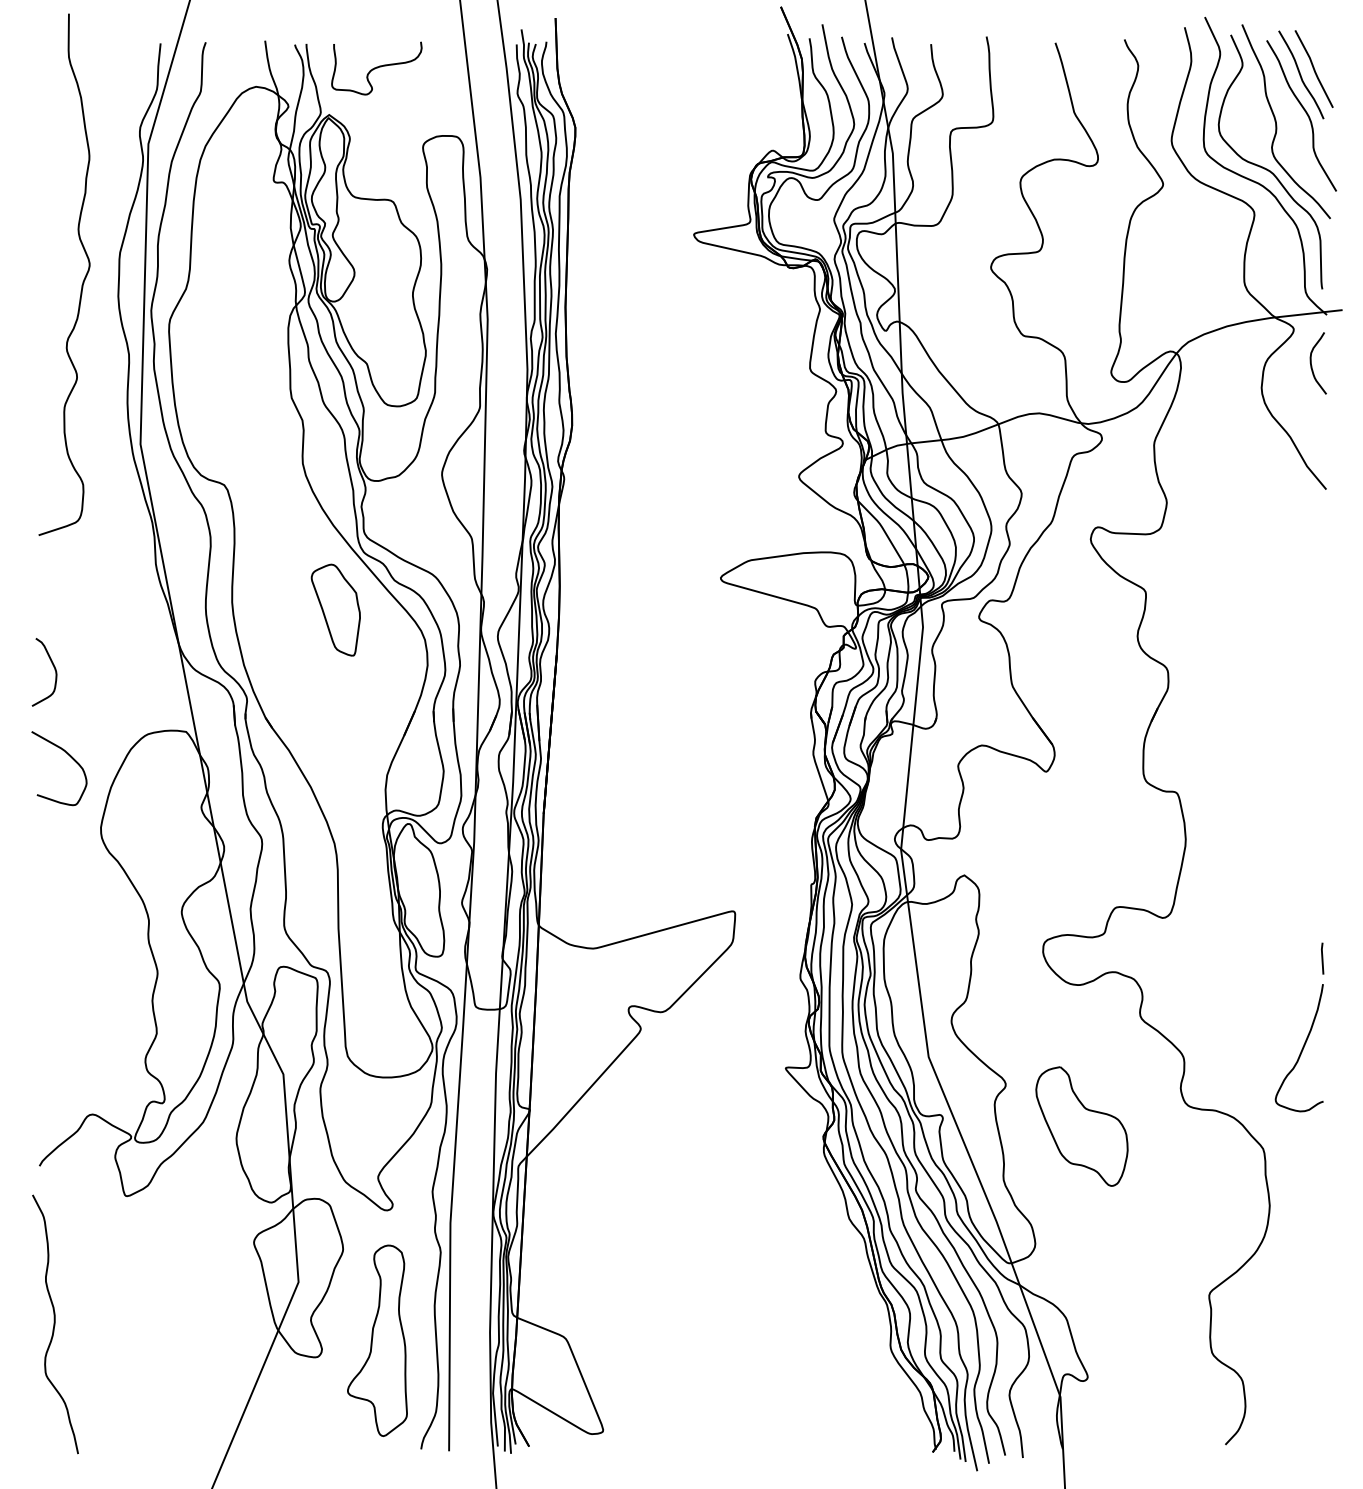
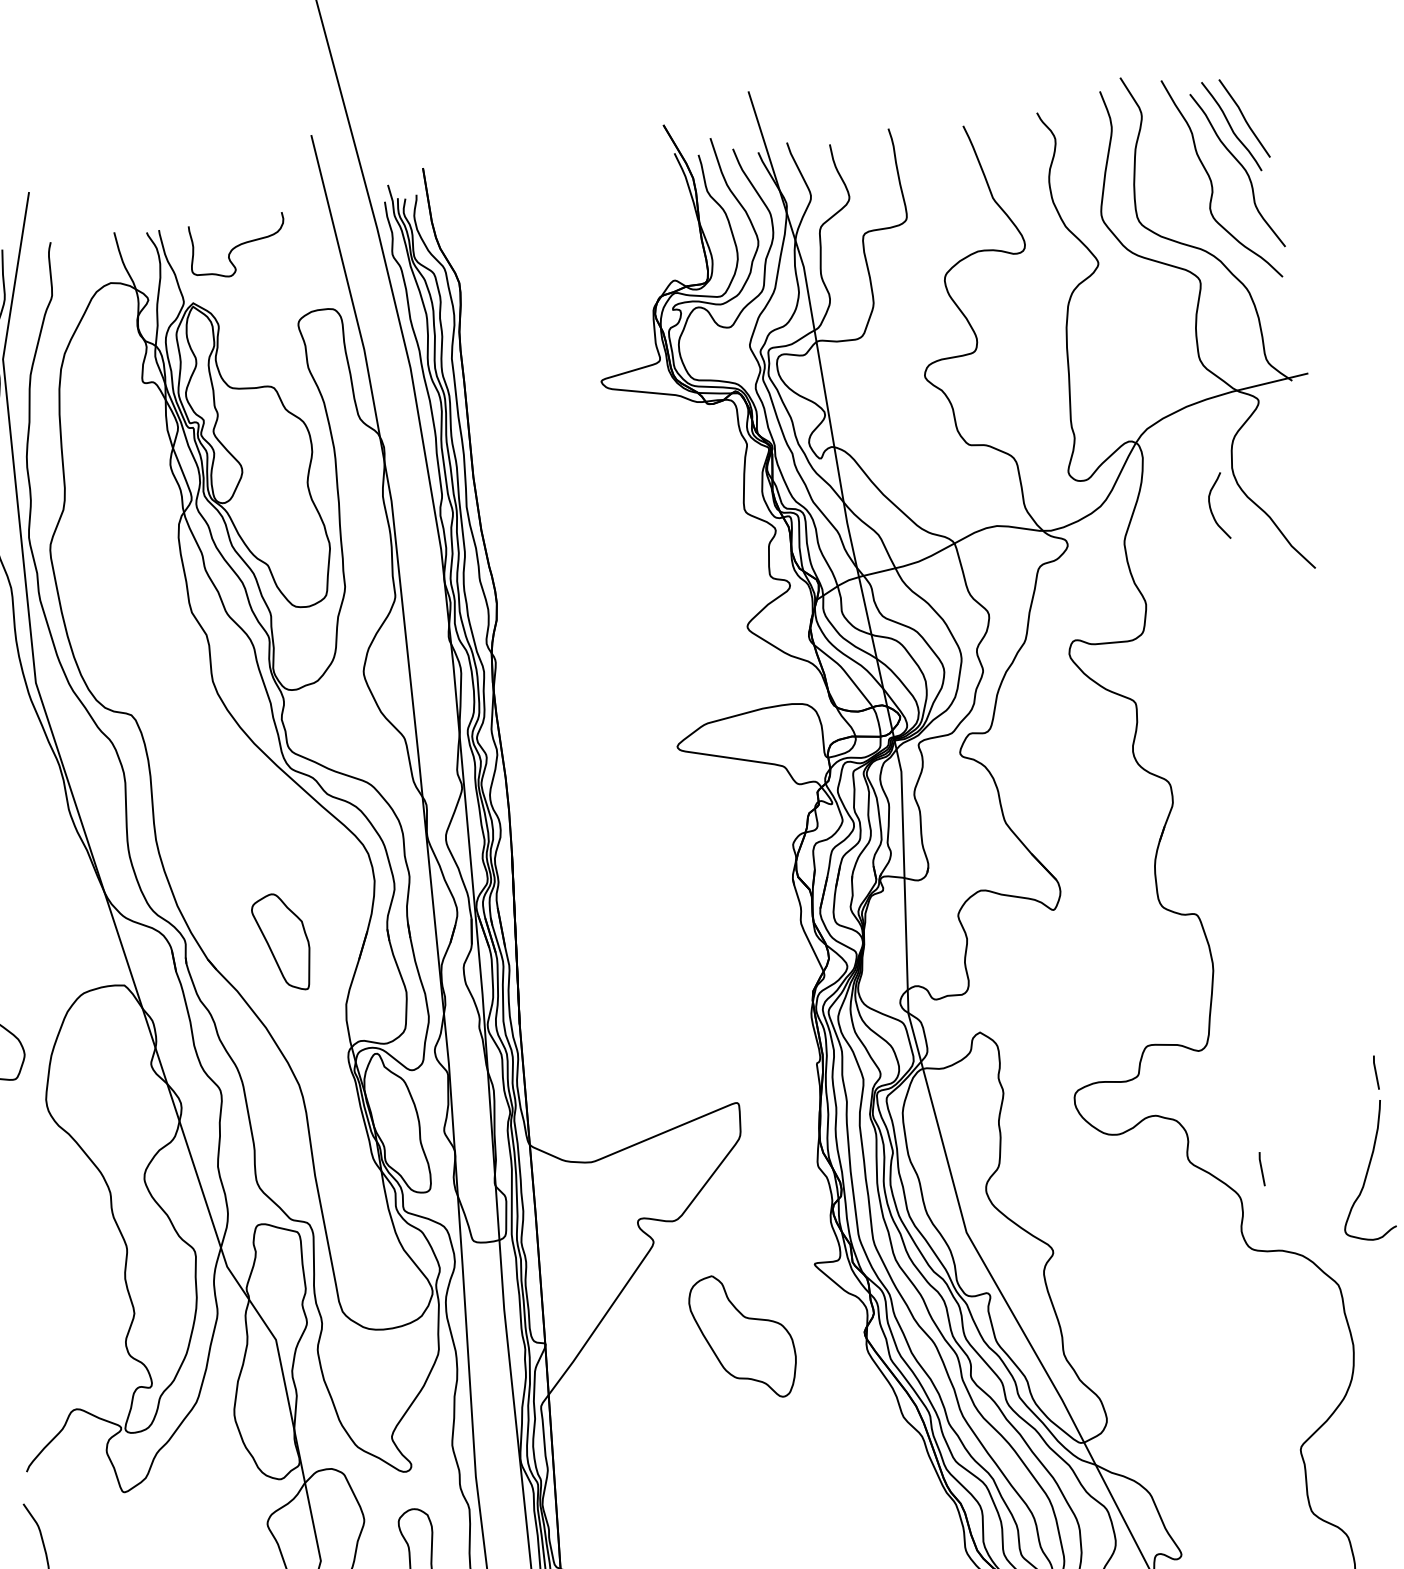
curve: (1267, 168) -> (1208, 231), removed
curve: (1312, 365) -> (1212, 509), moved
part: (335, 609) -> (281, 941), moved
line: (1206, 1033) -> (1261, 1169), added
part: (1081, 1126) -> (742, 1337), moved

